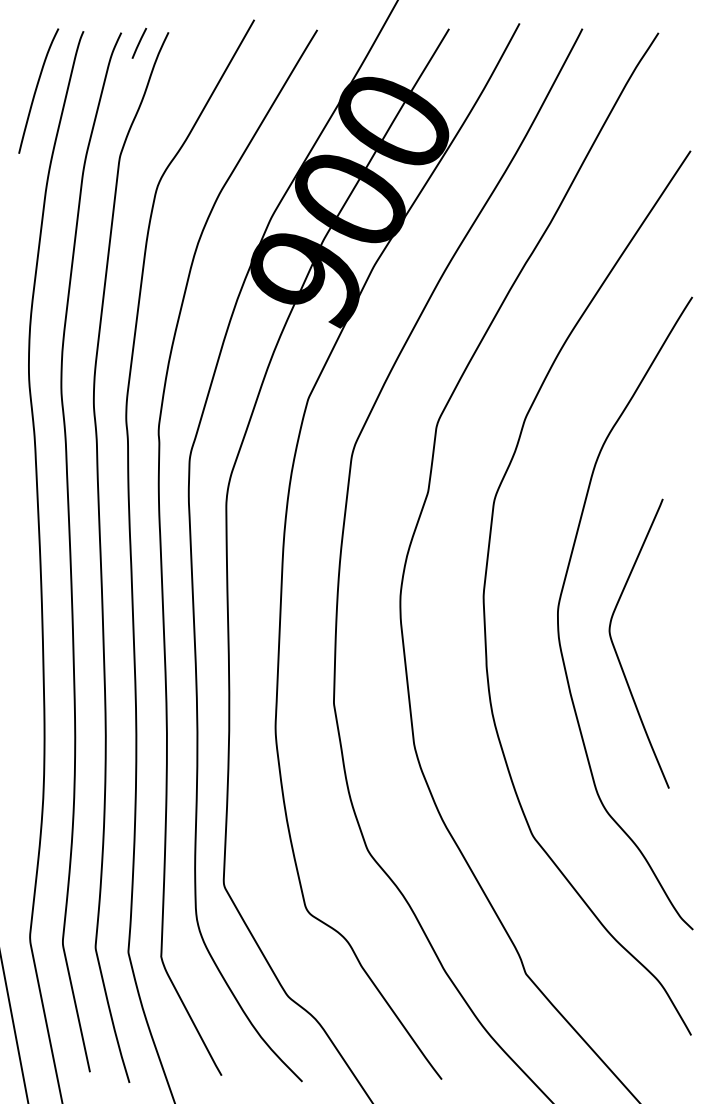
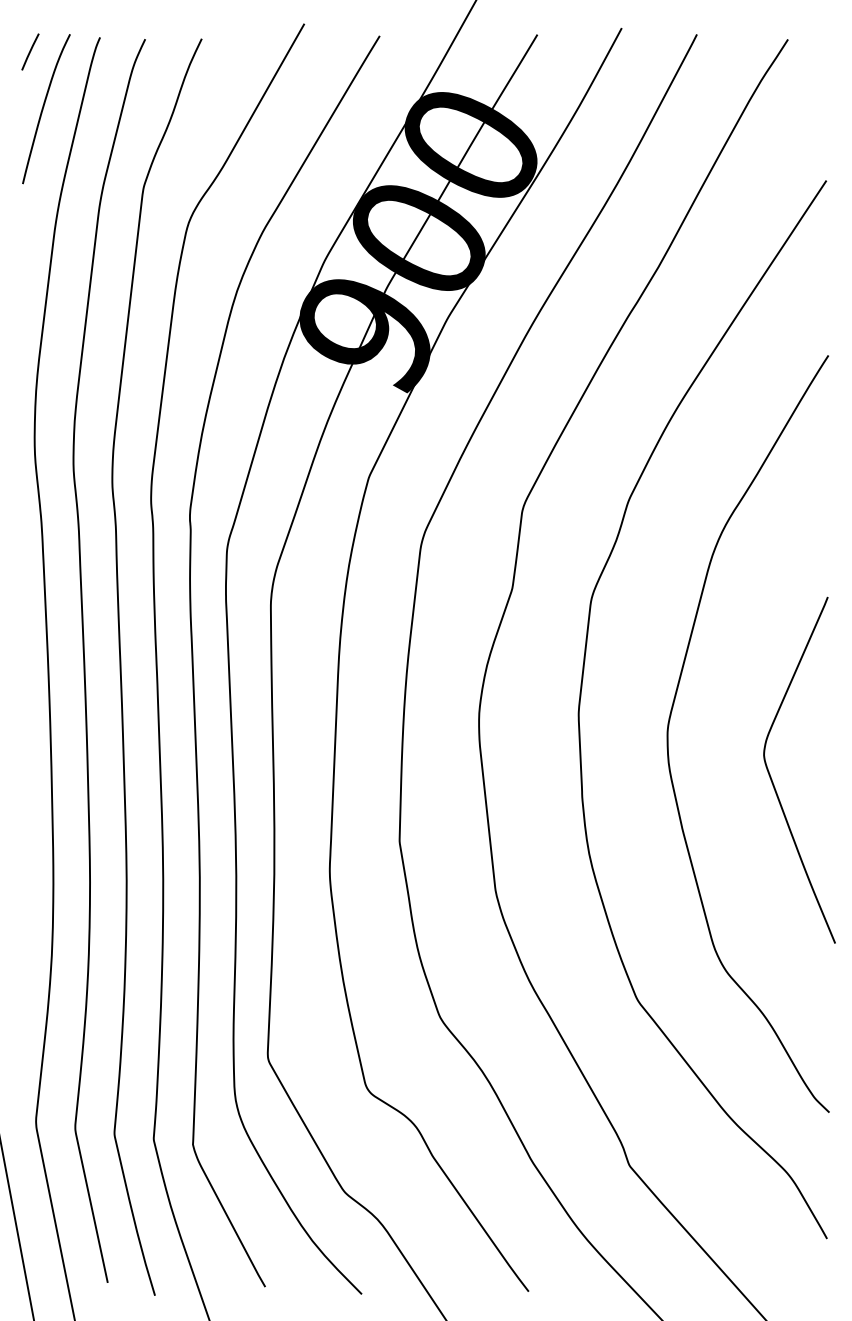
line: (139, 42) -> (30, 50), moved
curve: (616, 650) -> (772, 778), moved

